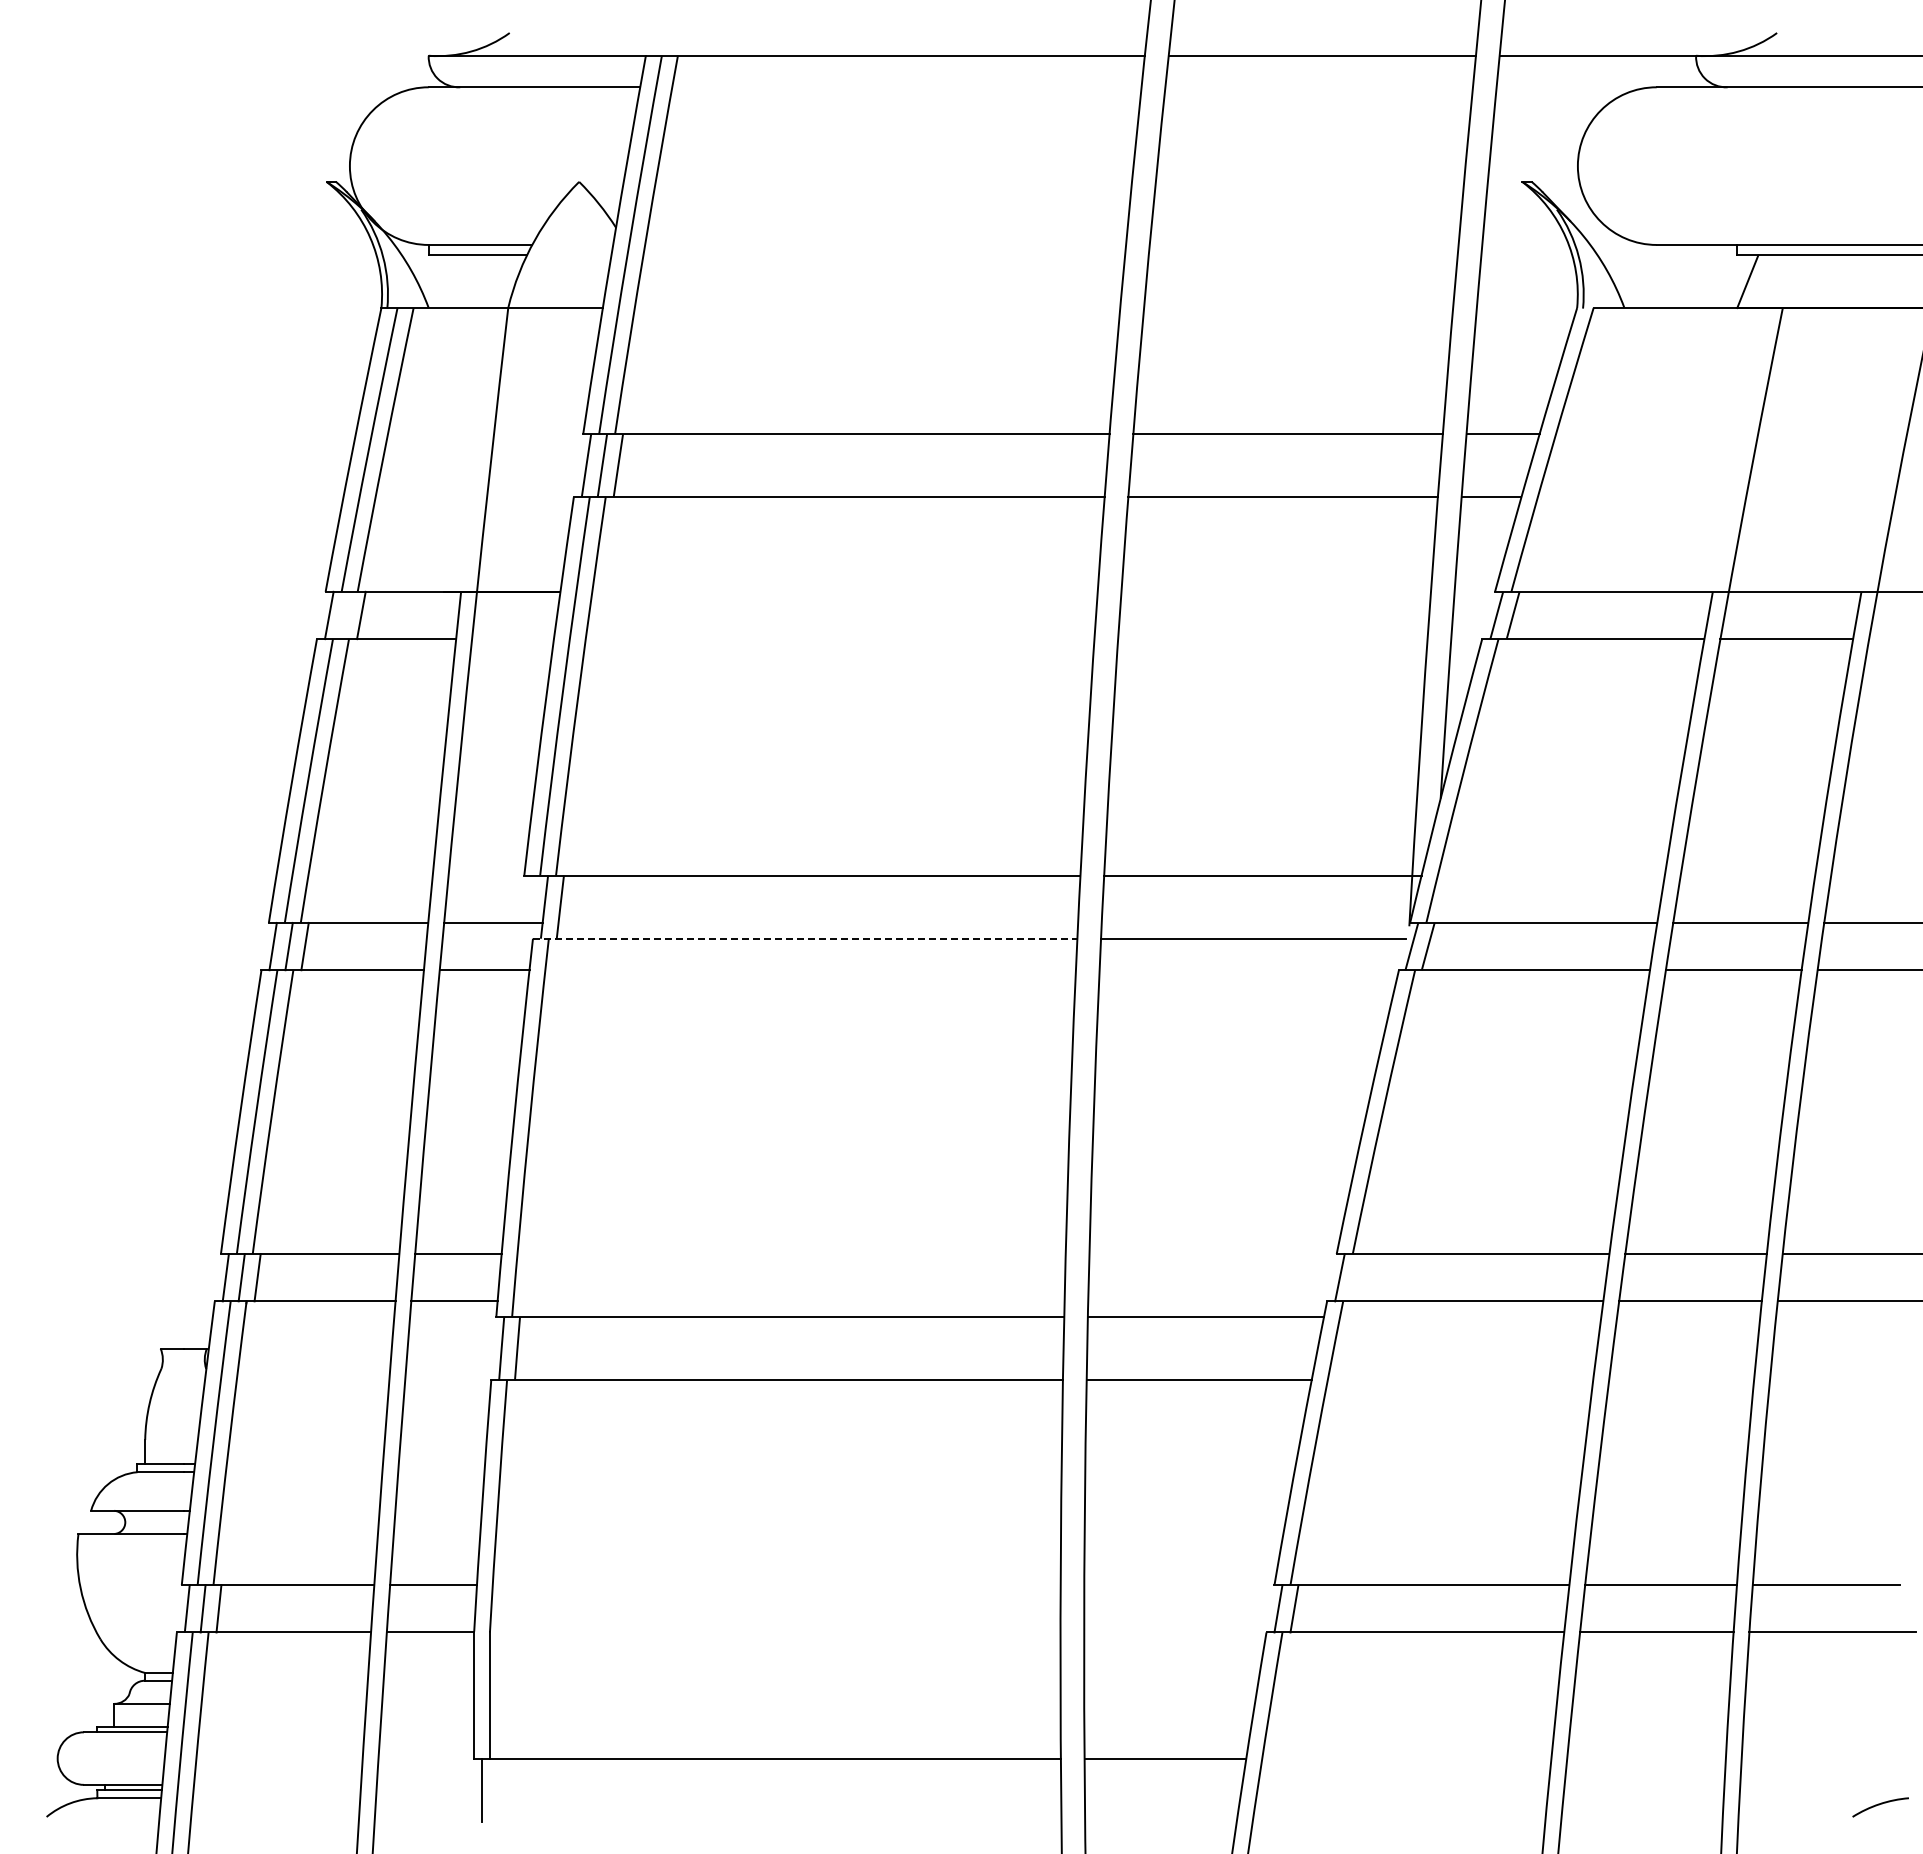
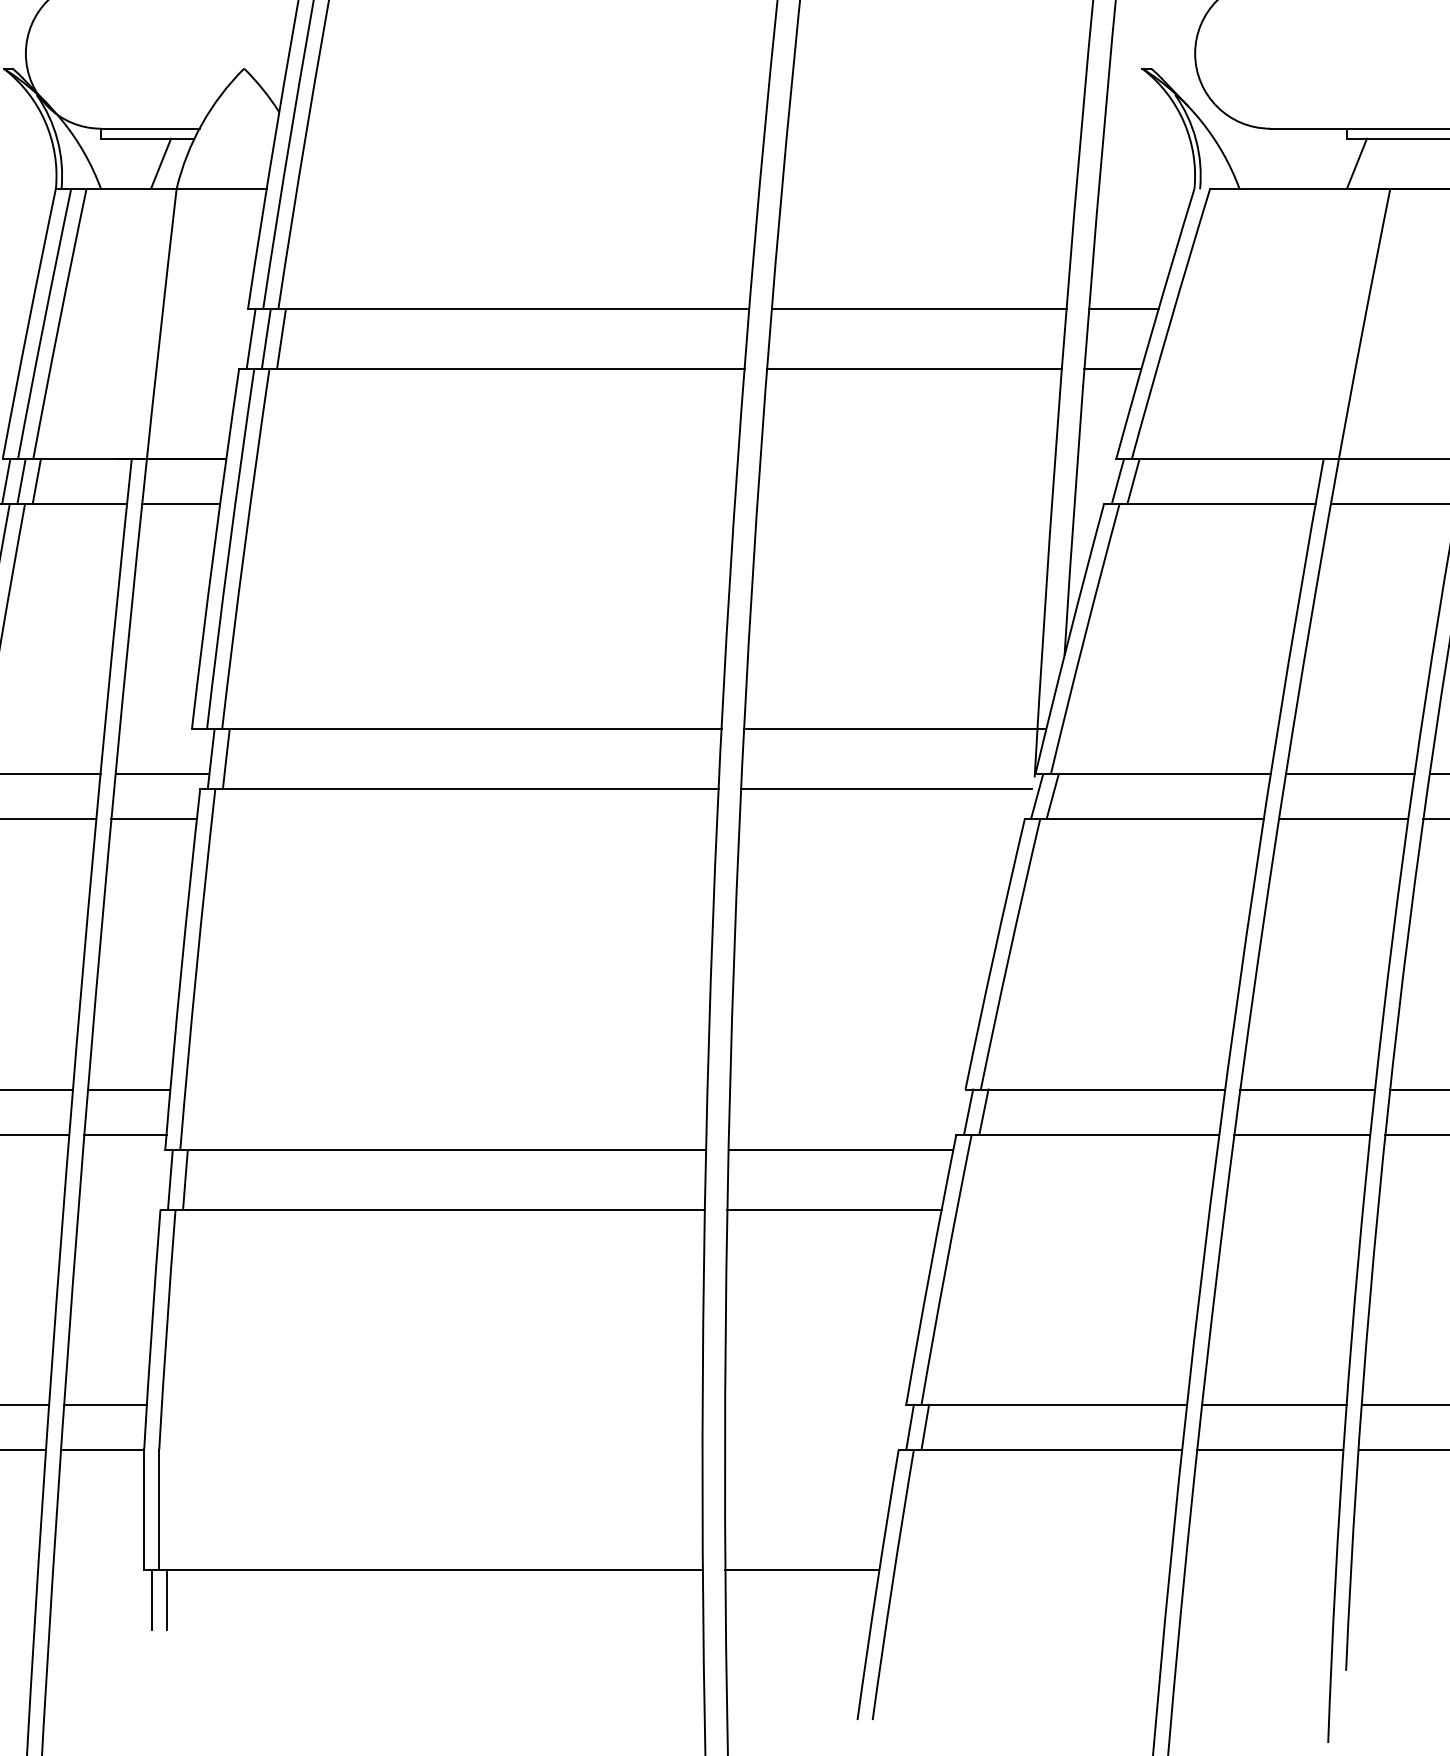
line: (491, 281) -> (160, 163), added
line: (345, 615) -> (21, 481), added
line: (512, 639) -> (180, 504), added
line: (805, 938) -> (459, 789), dashed -> solid
line: (1355, 1277) -> (983, 1111), added
line: (497, 1789) -> (166, 1599), added

